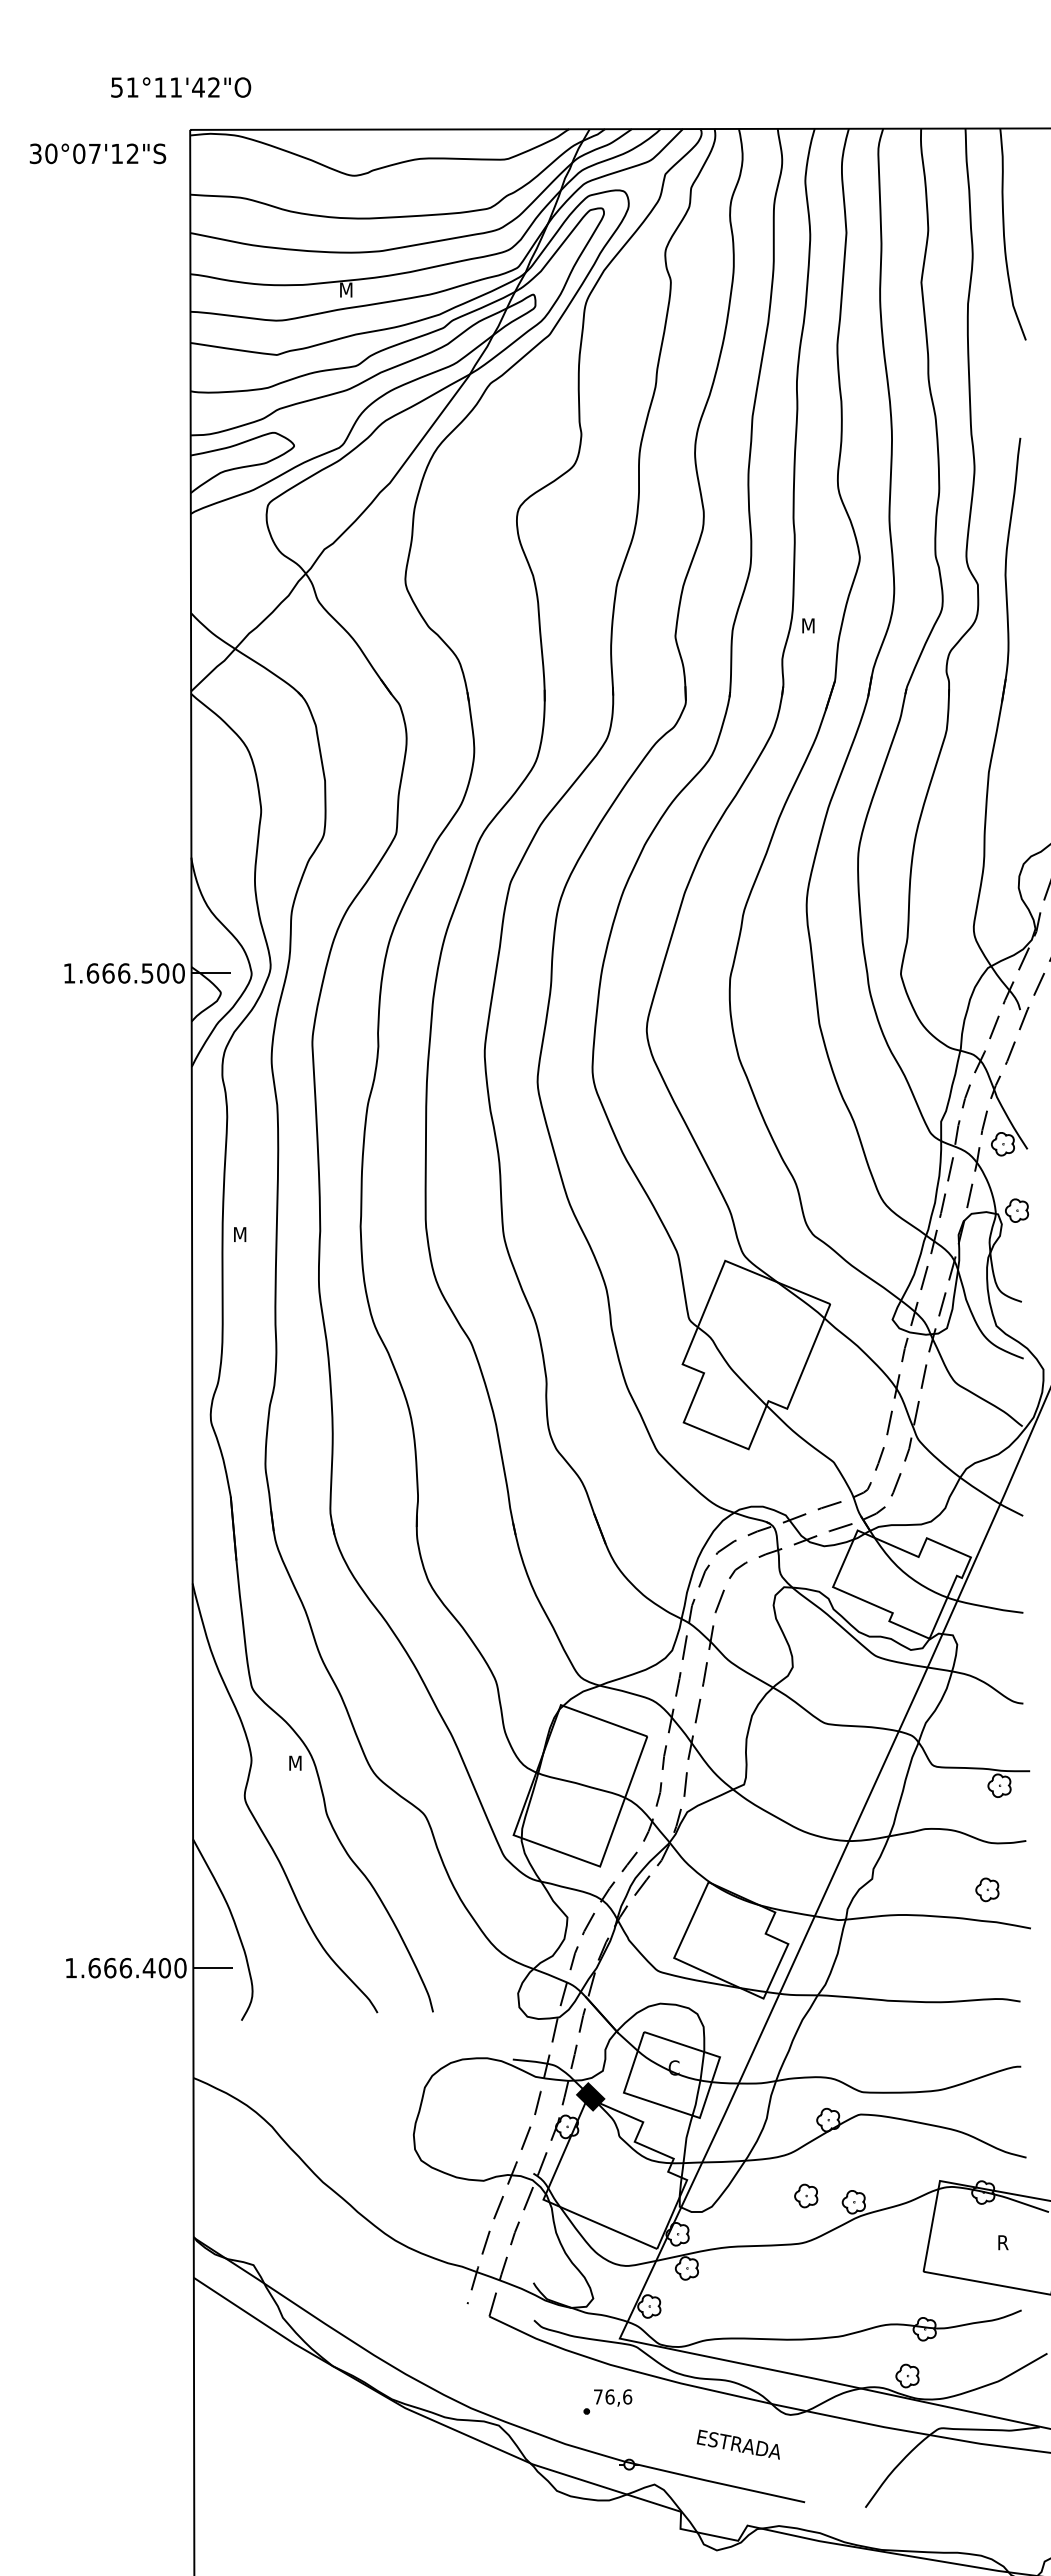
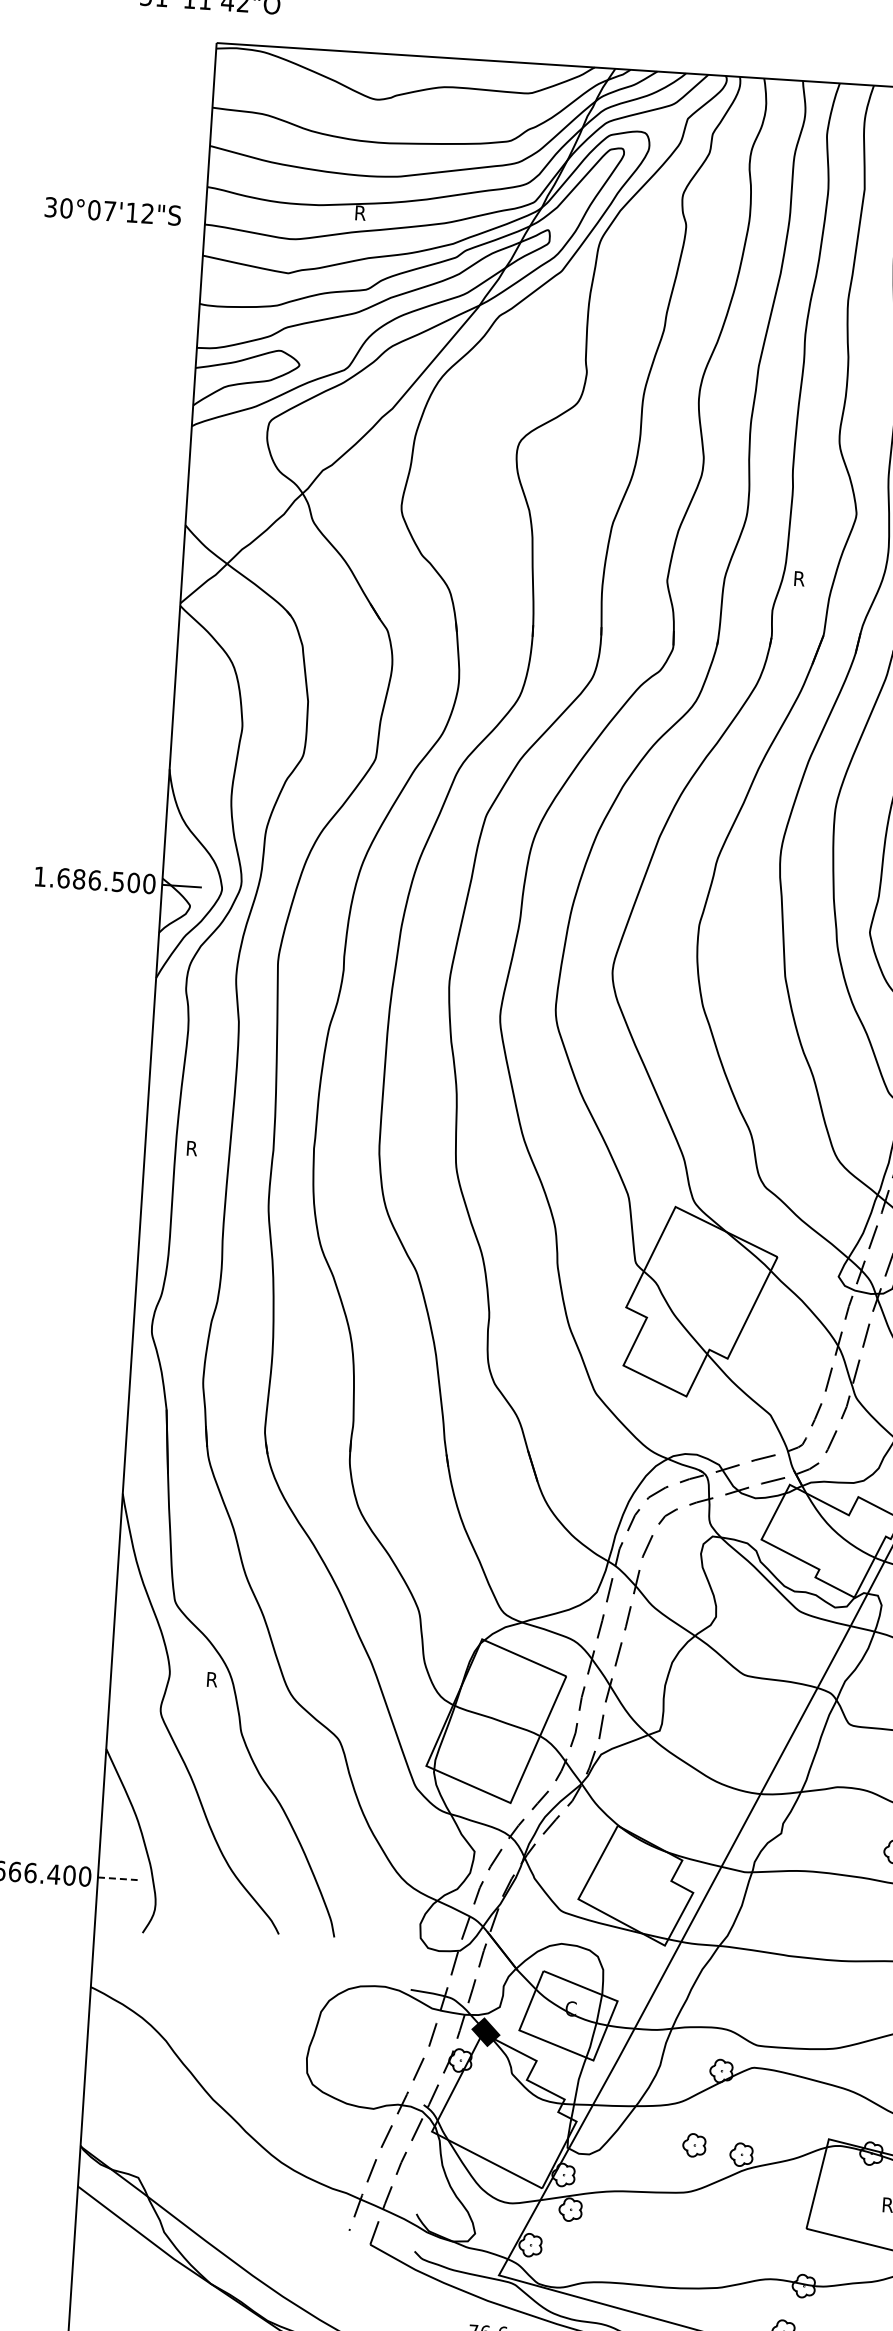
text: (97, 153) -> (112, 211), moved
text: (346, 289) -> (362, 212), M -> R
text: (809, 625) -> (801, 578), M -> R
text: (108, 973) -> (79, 879), 1.666.500 -> 1.686.500
text: (240, 1234) -> (193, 1148), M -> R
text: (296, 1762) -> (214, 1679), M -> R
line: (213, 1968) -> (118, 1879), solid -> dashed

